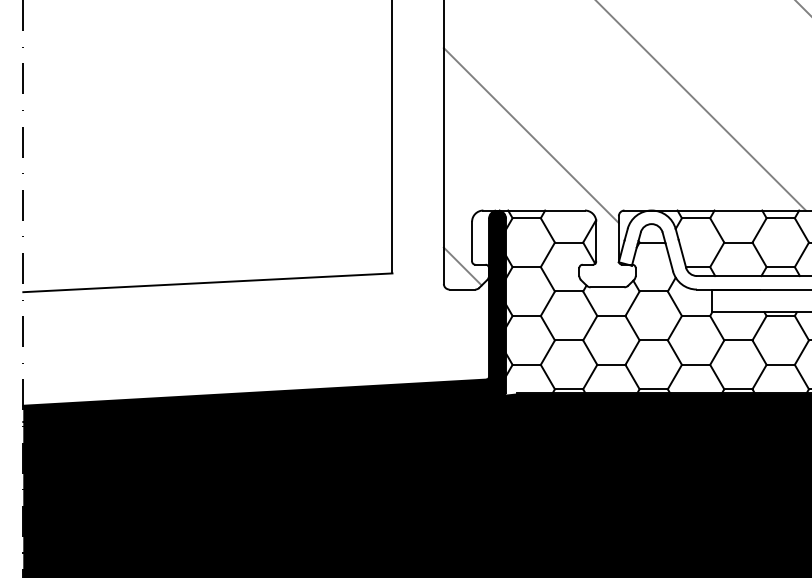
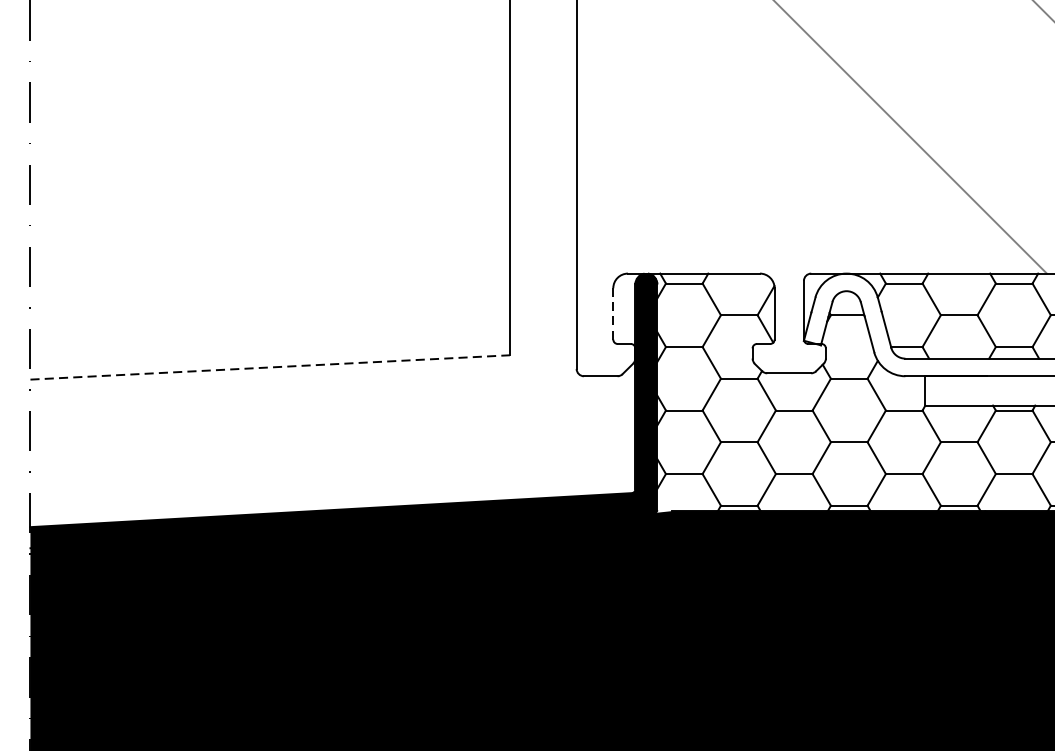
line: (530, 135) -> (689, 176), removed
line: (472, 241) -> (613, 313), solid -> dashed
line: (462, 266) -> (600, 346), removed
line: (207, 282) -> (269, 367), solid -> dashed

